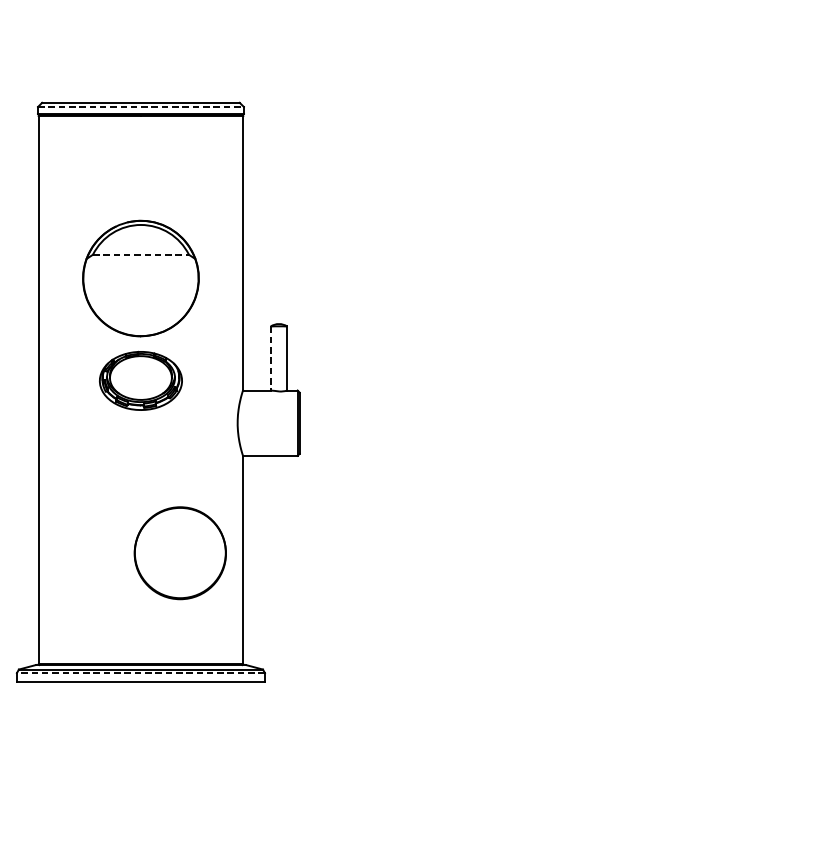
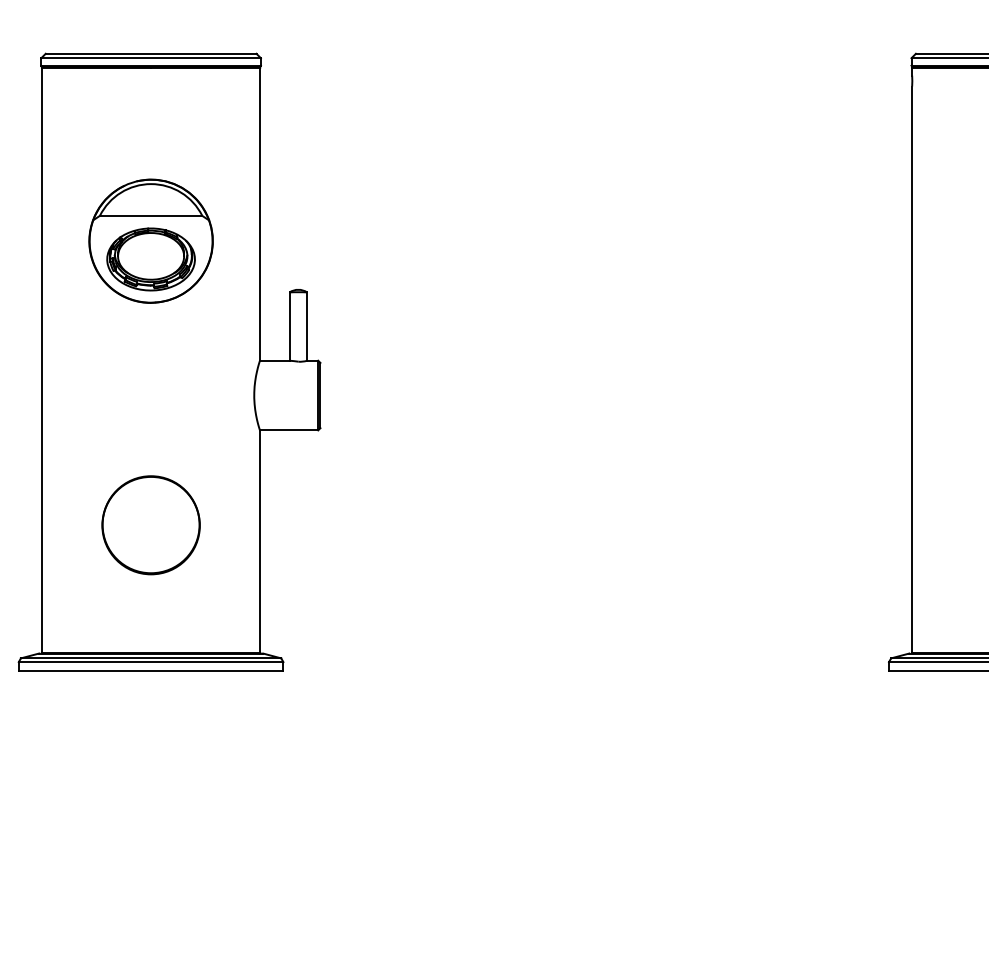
line: (141, 107) -> (151, 58), dashed -> solid
line: (141, 254) -> (151, 215), dashed -> solid
line: (270, 359) -> (289, 327), dashed -> solid
part: (140, 380) -> (150, 259), moved
part: (179, 553) -> (150, 525), moved
line: (140, 673) -> (150, 662), dashed -> solid

